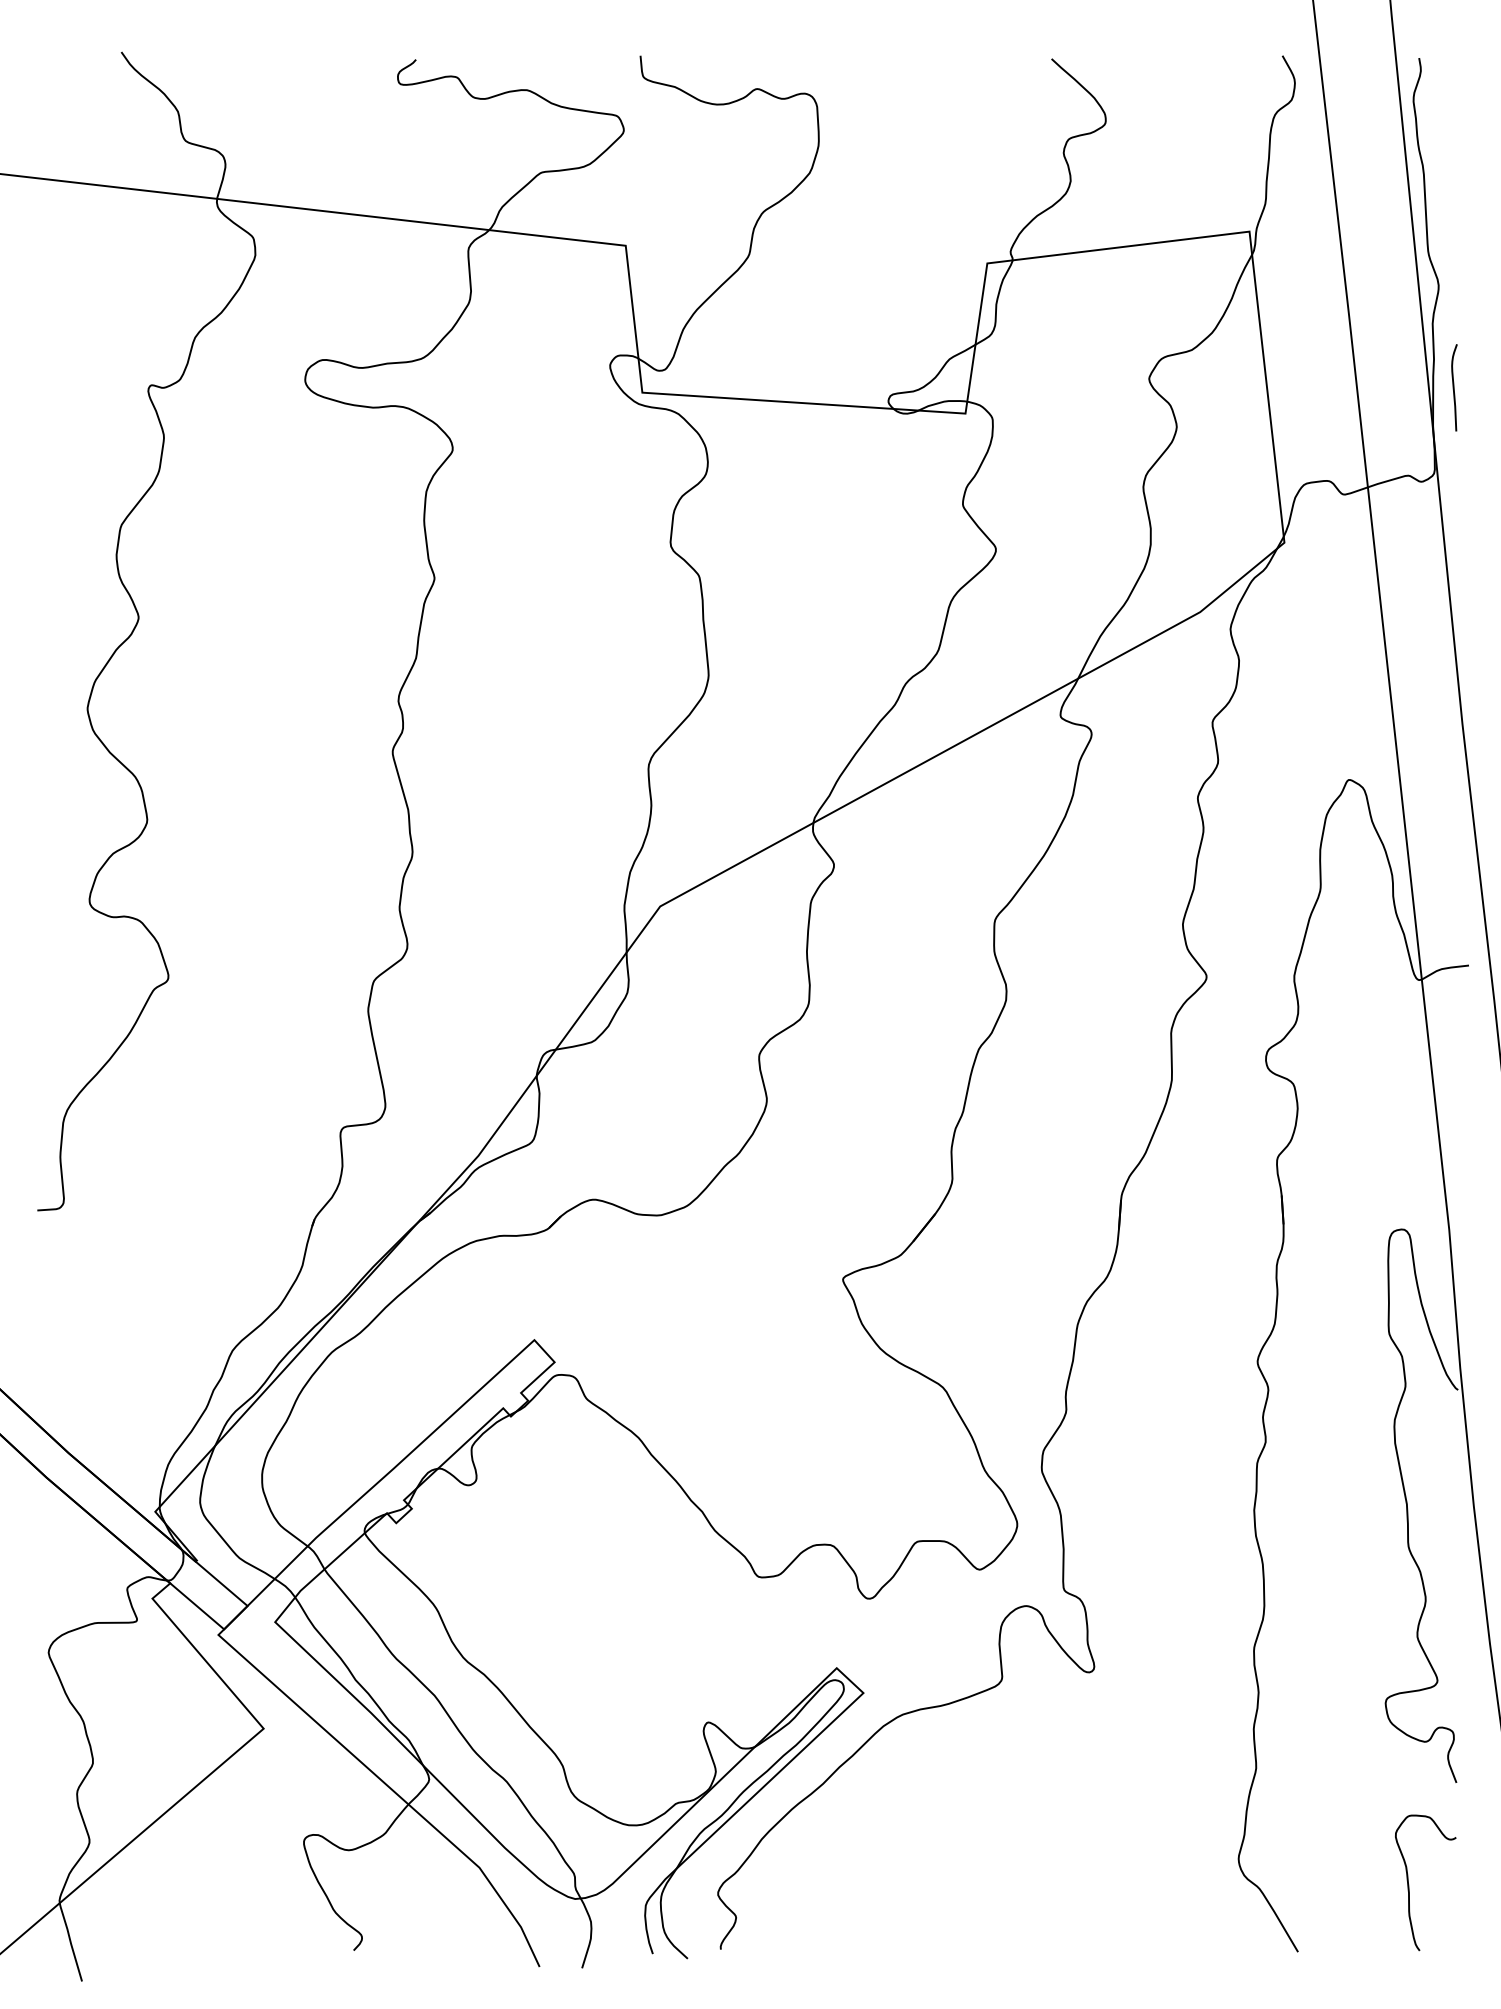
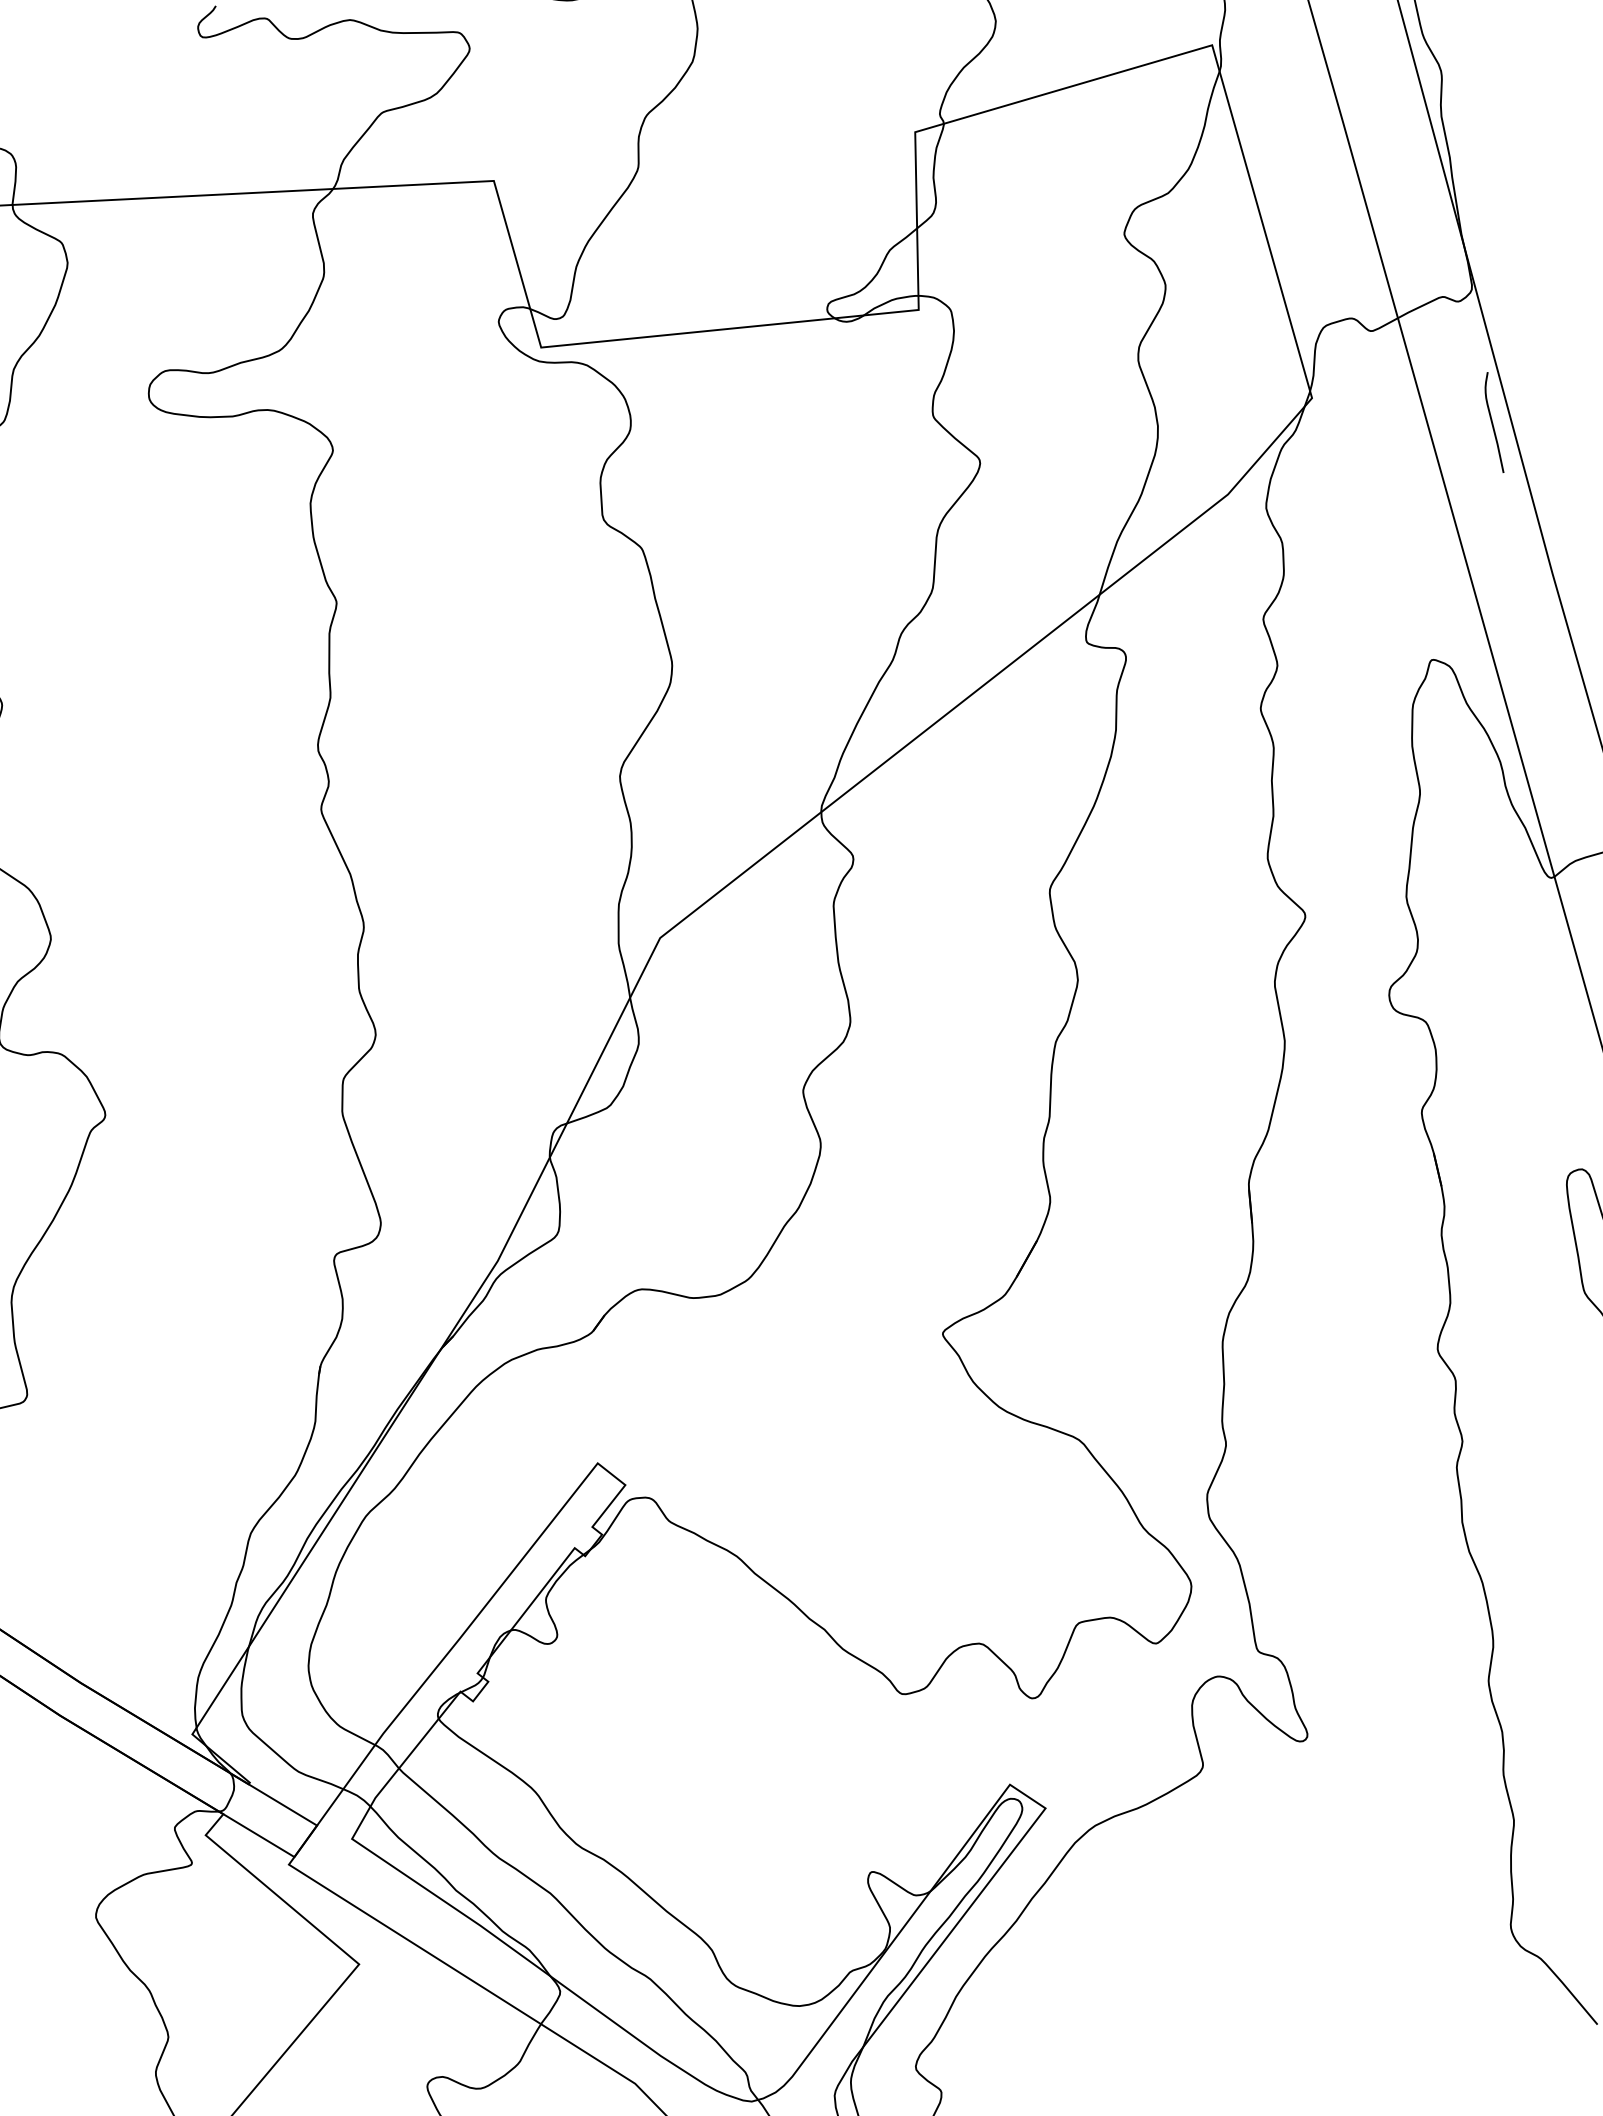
curve: (1454, 387) -> (1493, 422), moved

